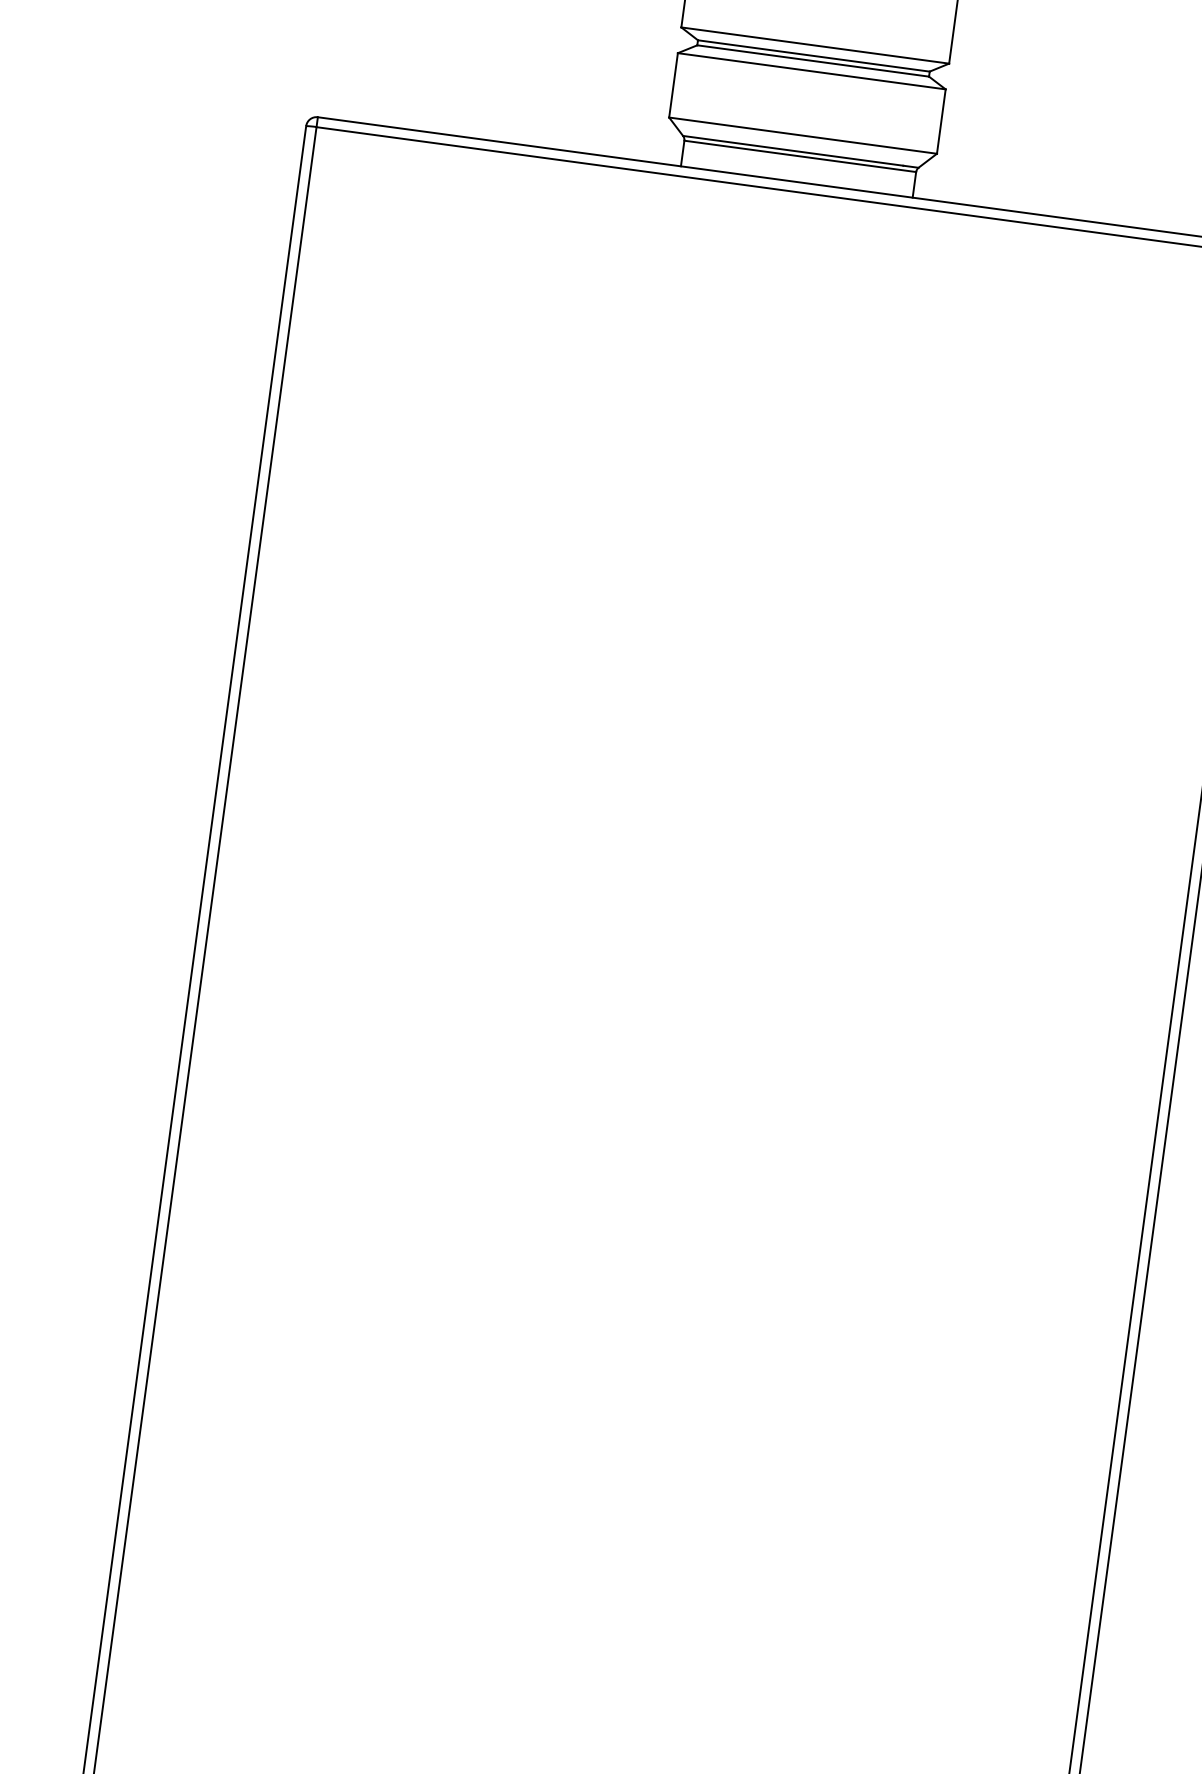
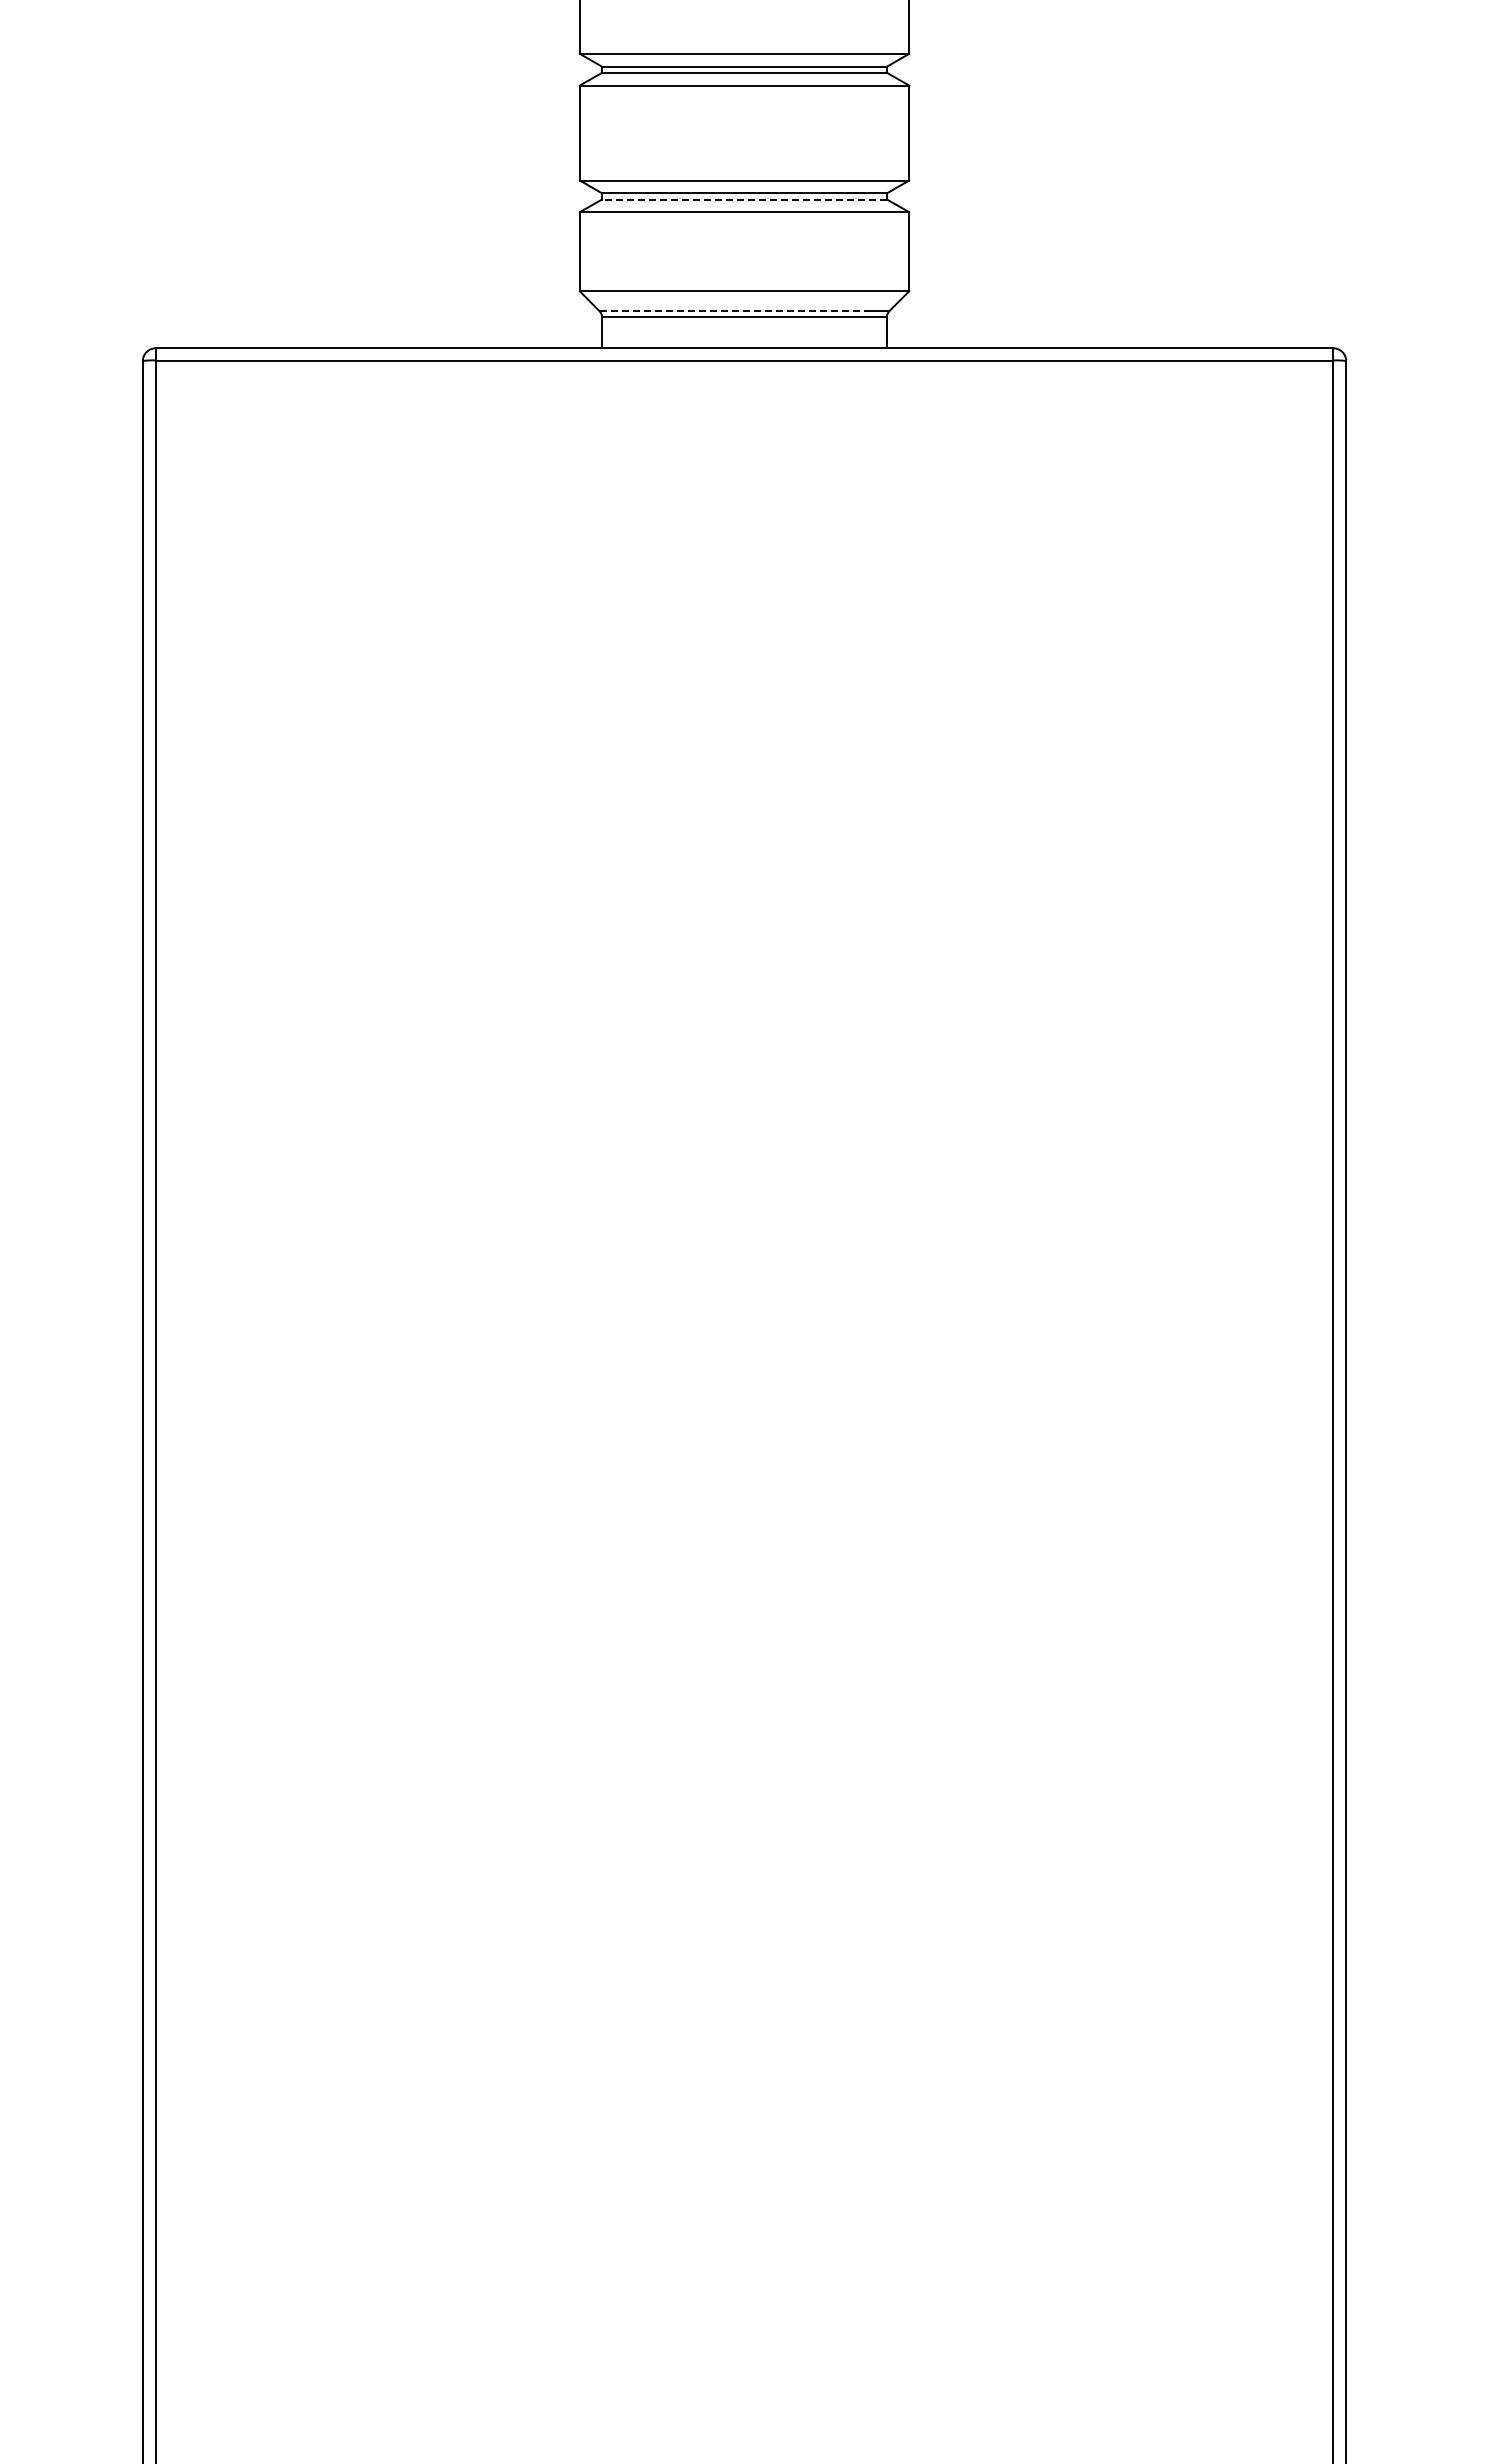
line: (813, 60) -> (744, 199), solid -> dashed
line: (793, 151) -> (735, 311), solid -> dashed

